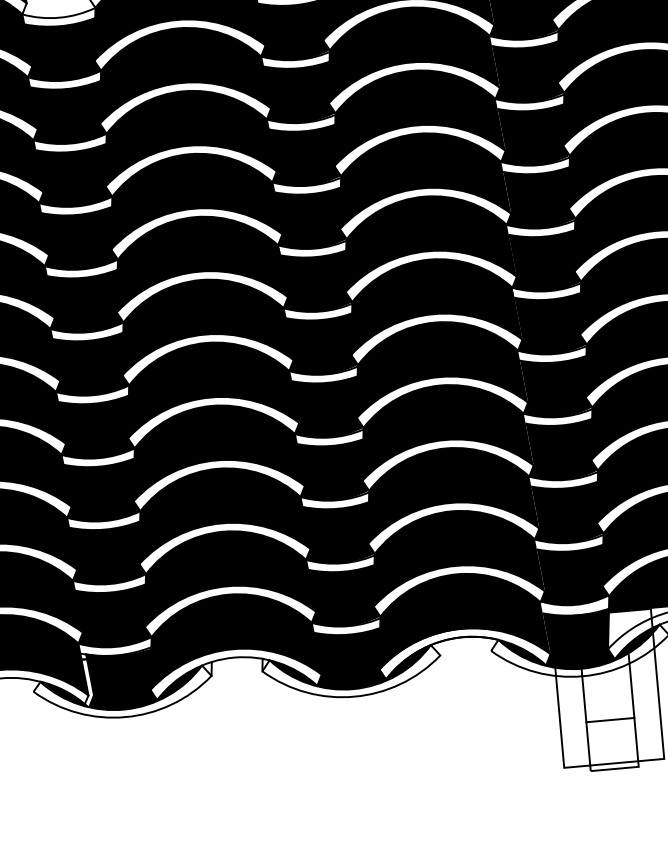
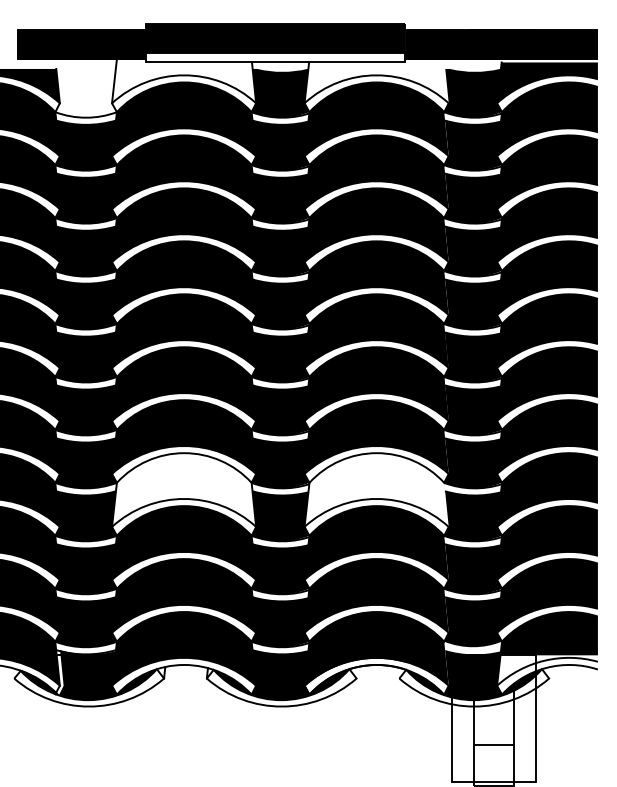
fill: (443, 428) -> (376, 489), removed
fill: (215, 449) -> (184, 489), removed

